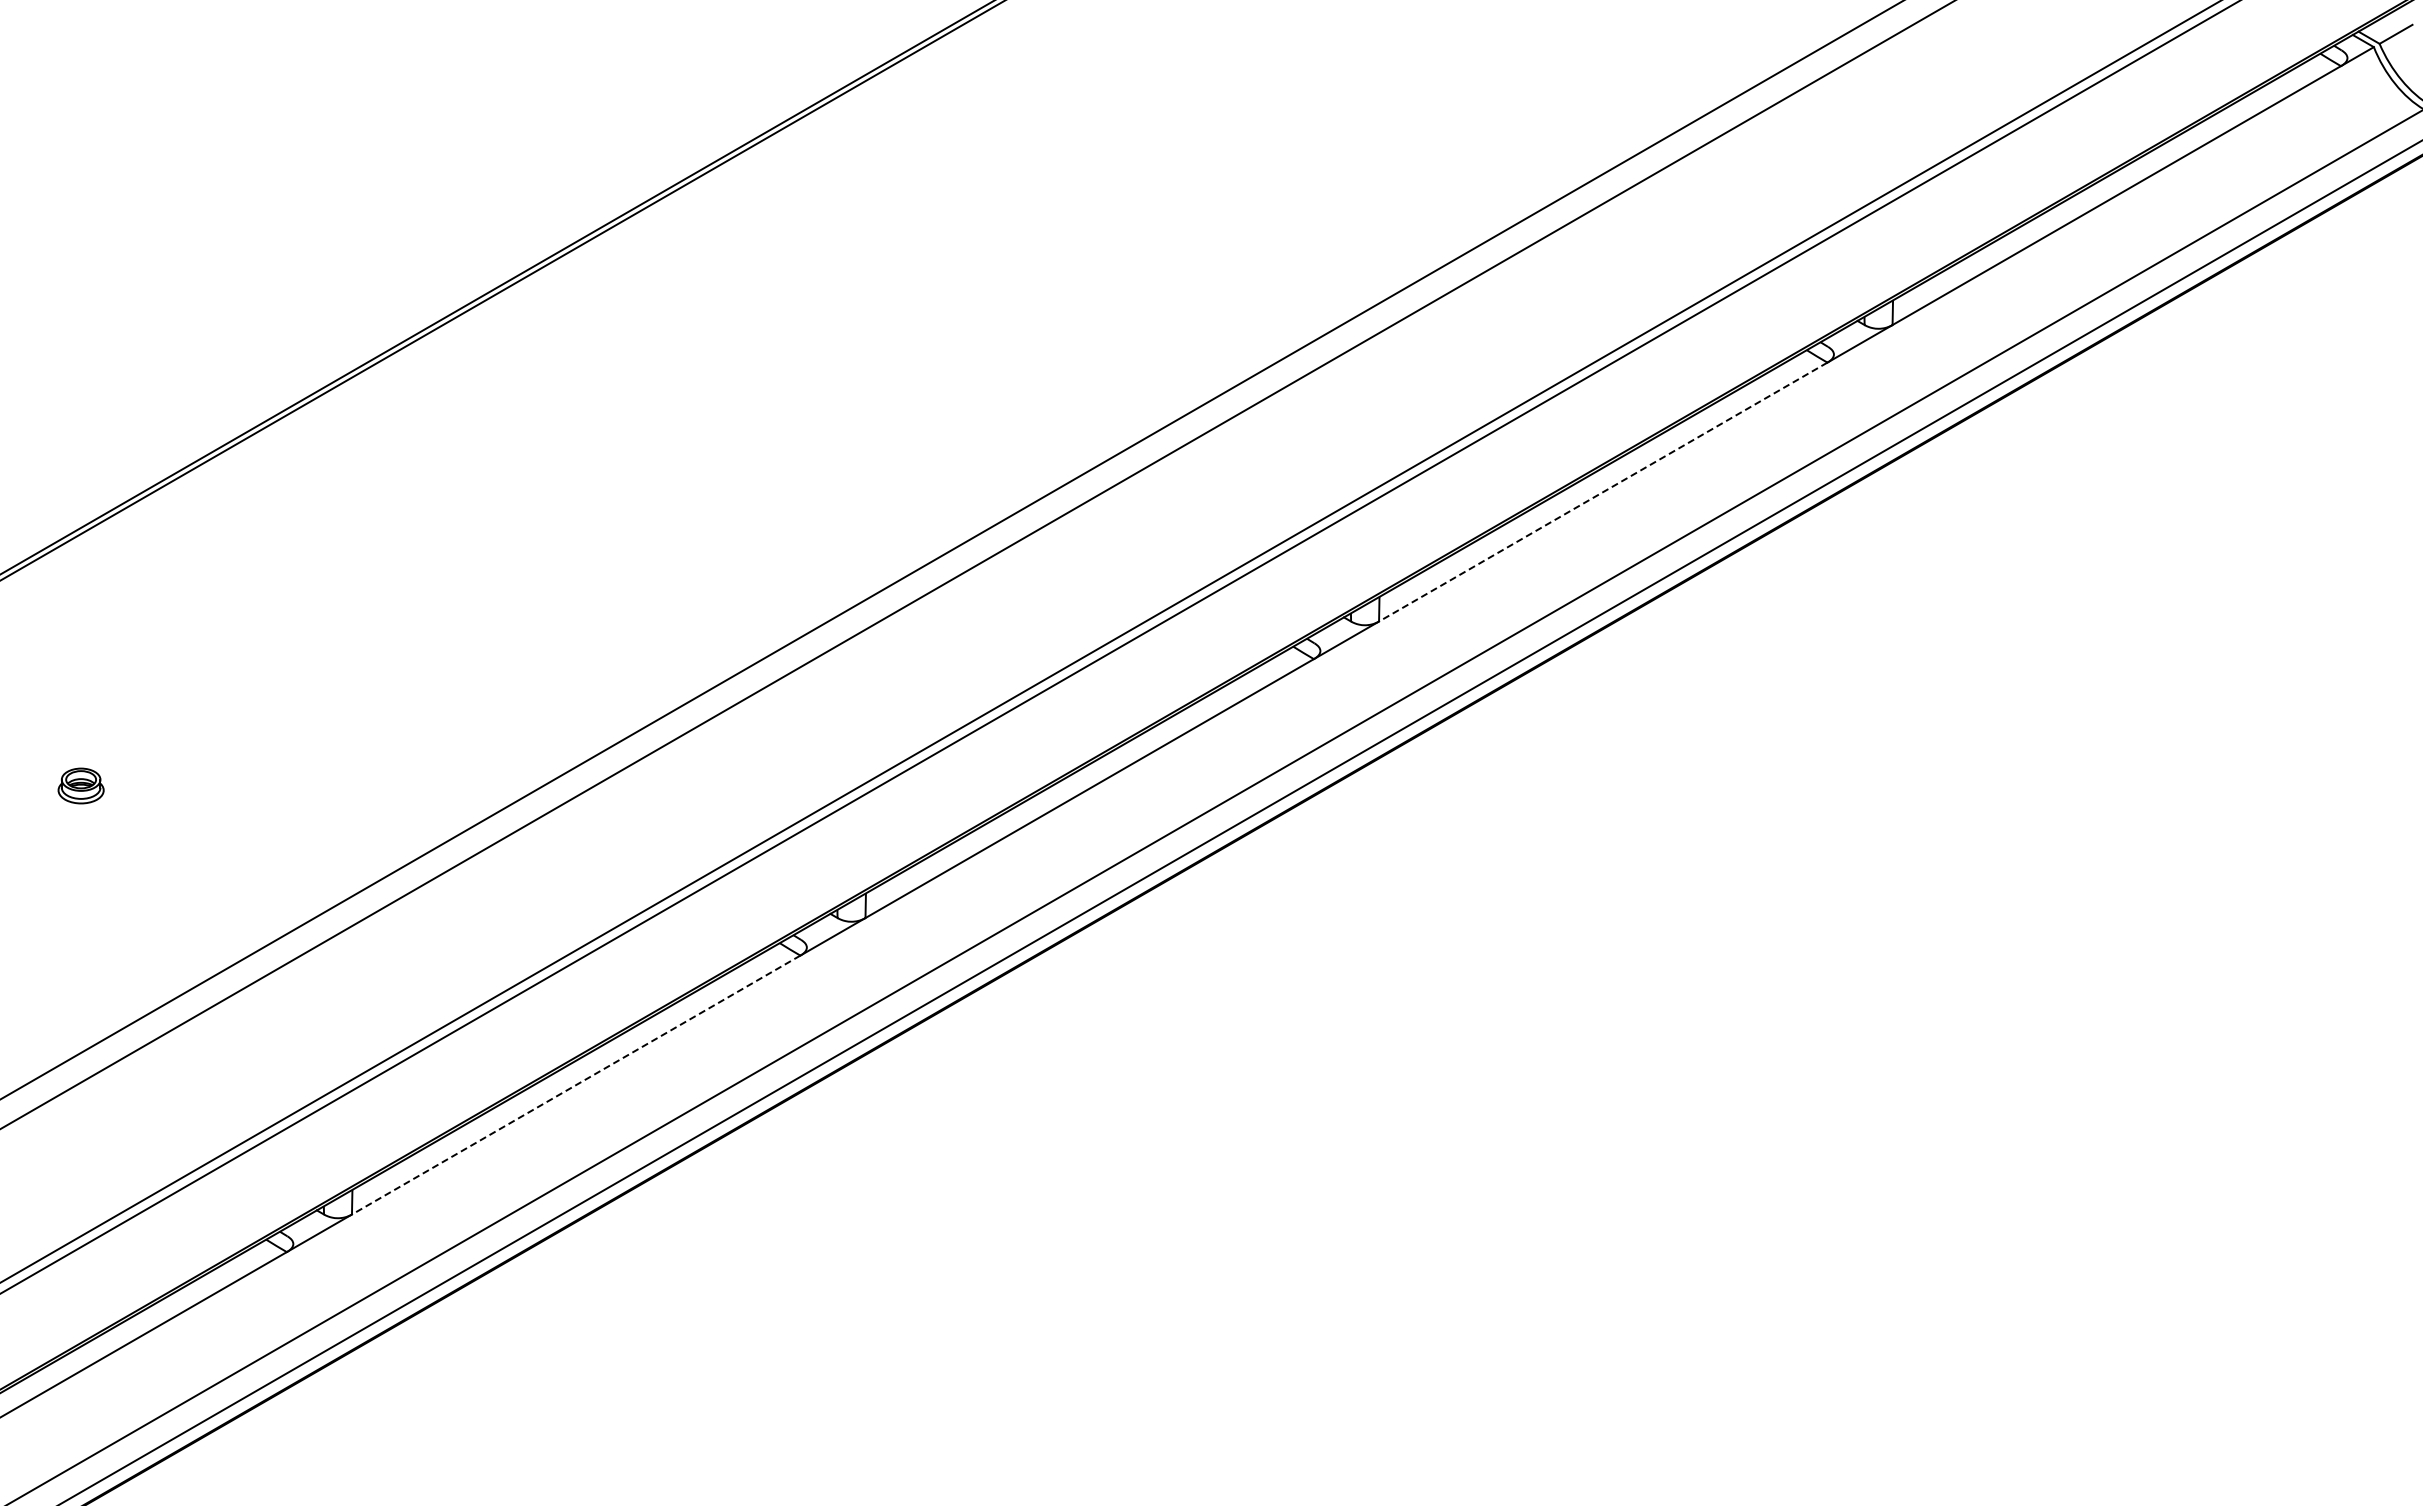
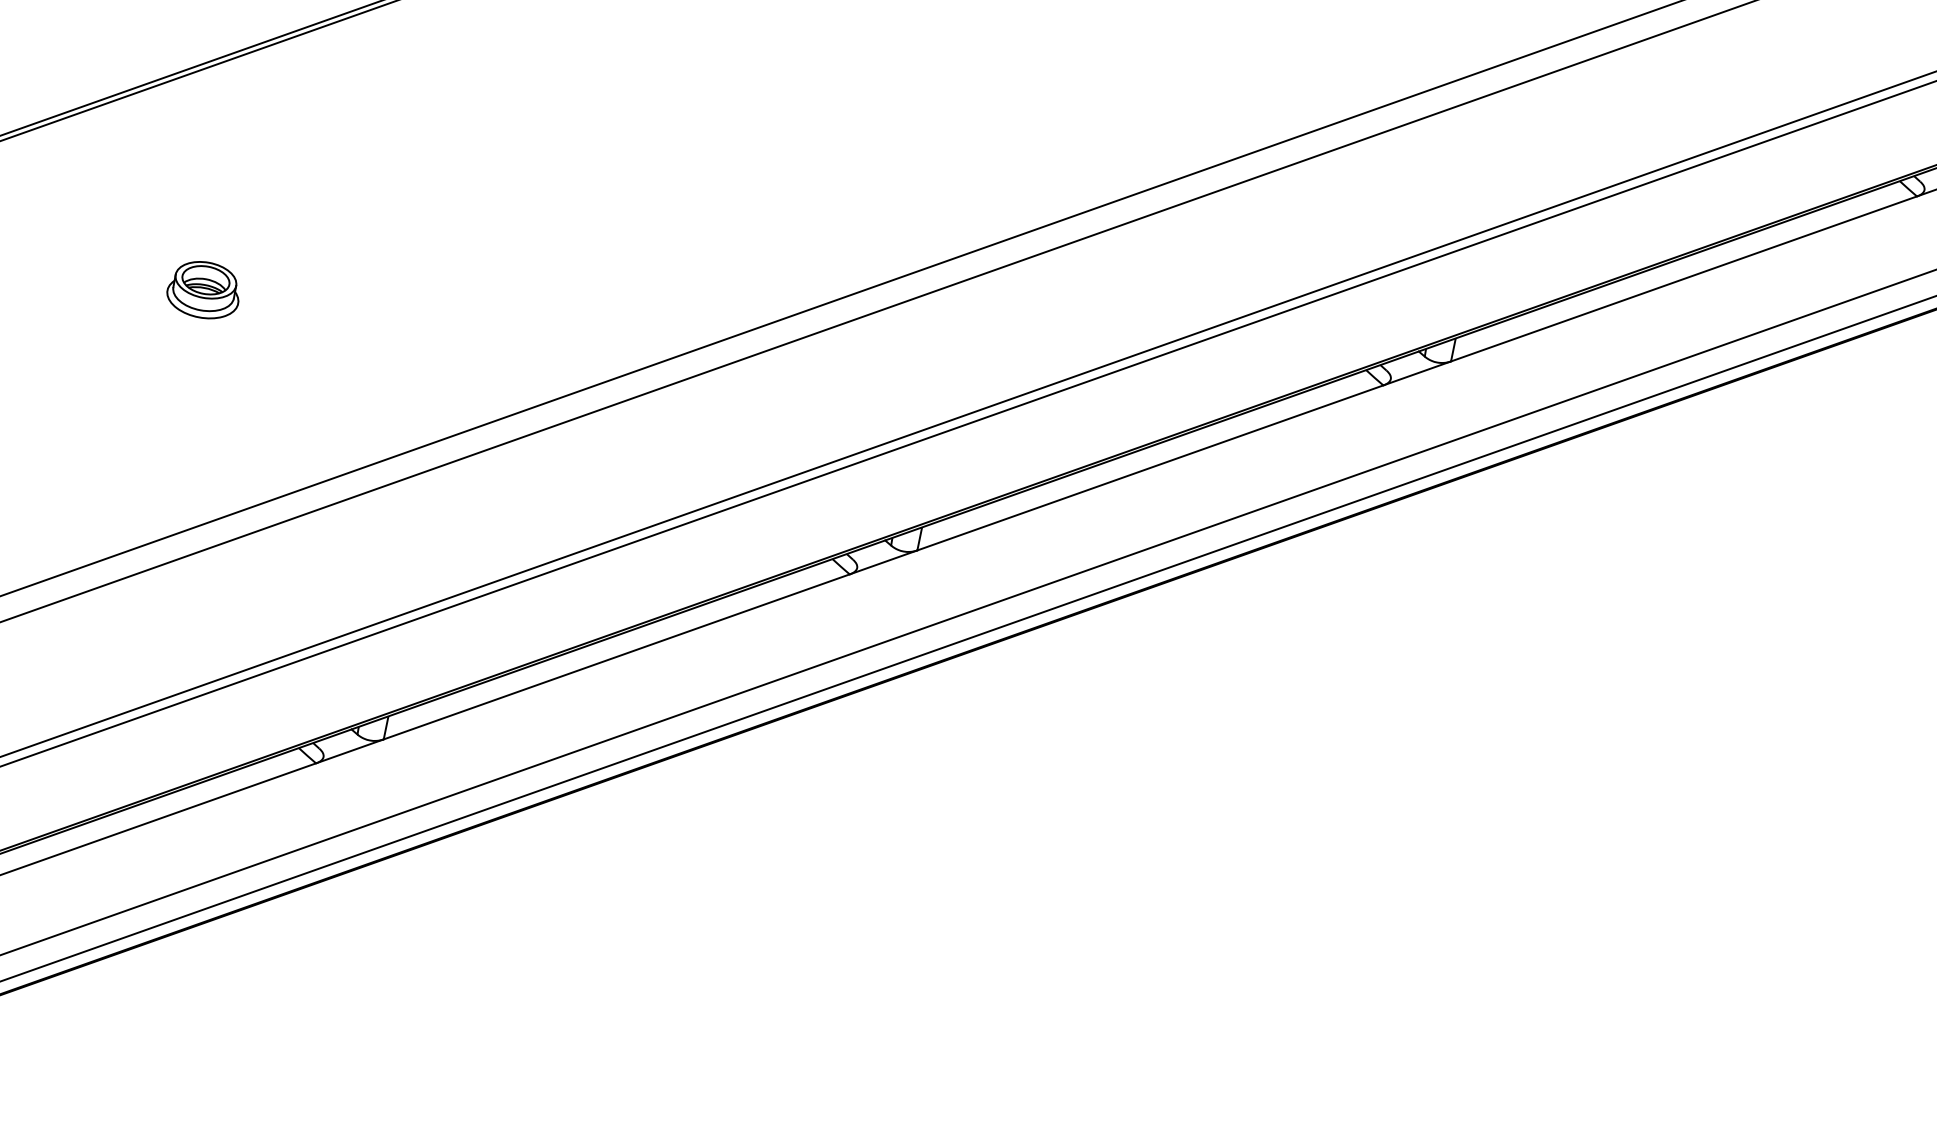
line: (1603, 492) -> (1684, 279), dashed -> solid
part: (80, 785) -> (203, 289), size x1.67
line: (576, 1085) -> (616, 657), dashed -> solid

